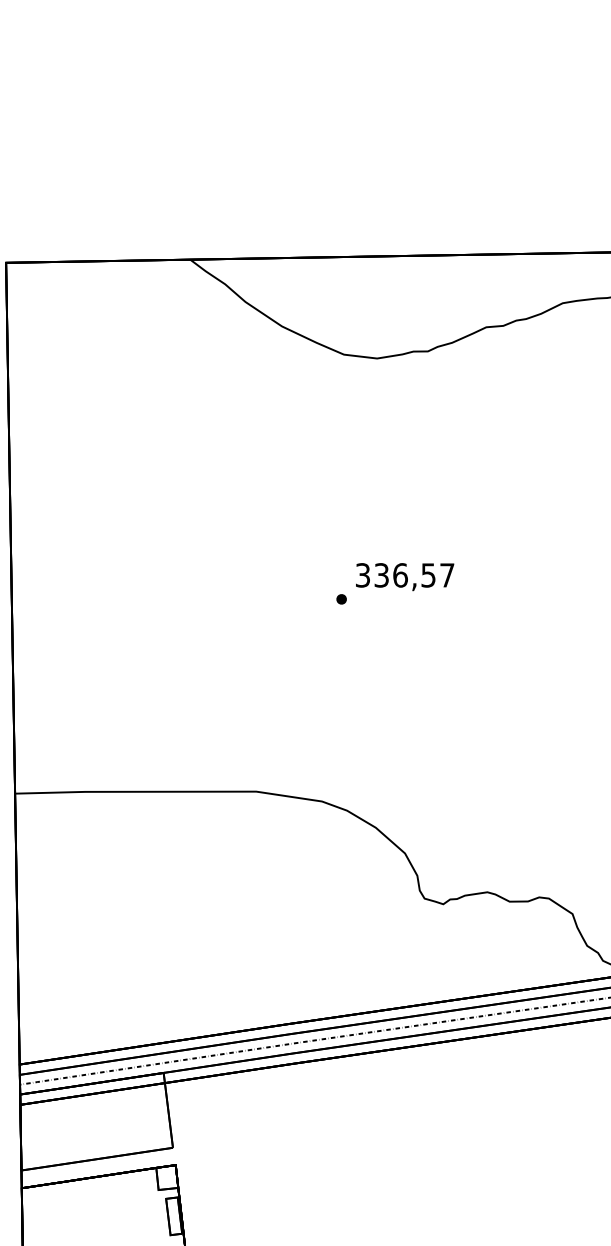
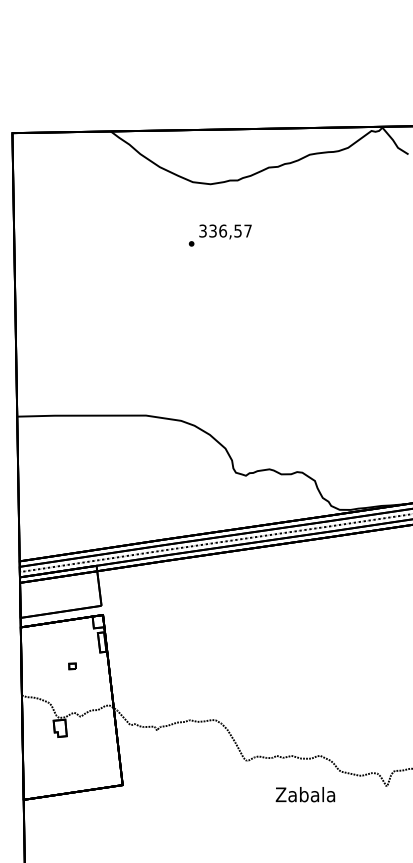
text: (393, 583) -> (219, 235), moved

